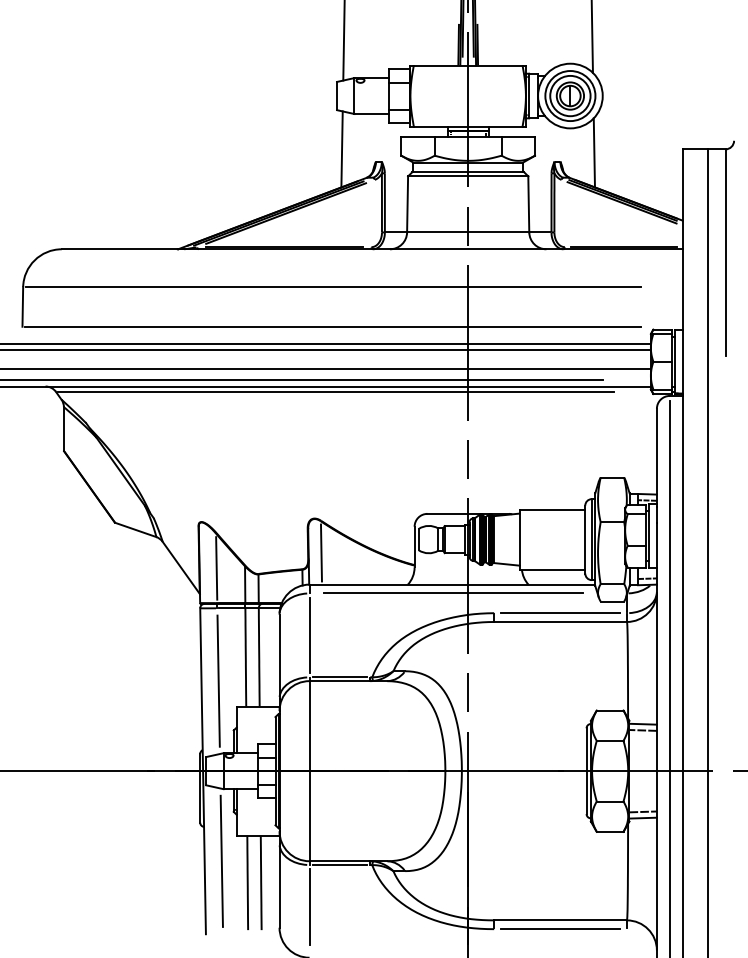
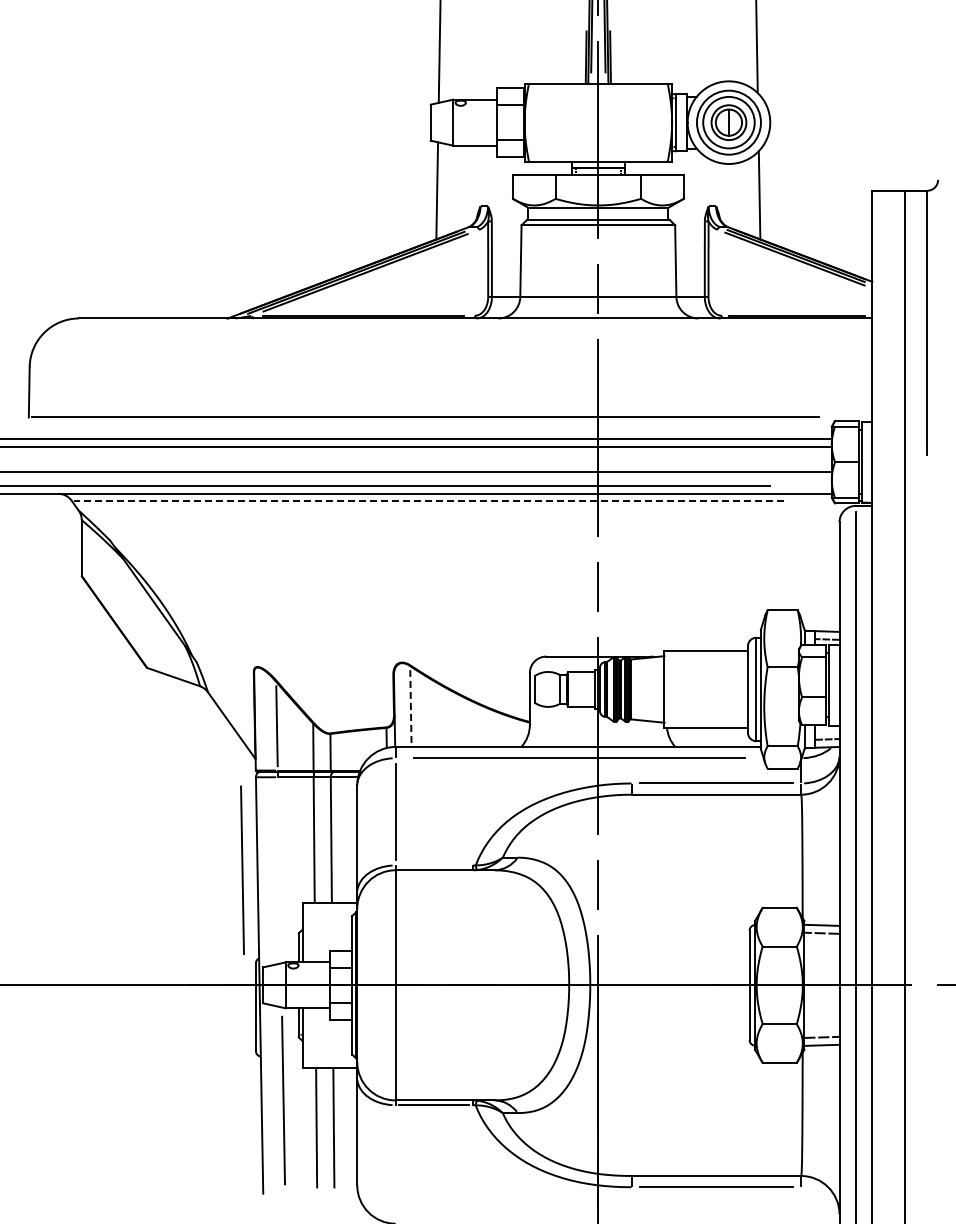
line: (332, 286) -> (425, 366), removed
line: (336, 391) -> (429, 500), solid -> dashed
line: (321, 552) -> (410, 706), solid -> dashed
line: (339, 677) -> (434, 865), removed
line: (218, 680) -> (242, 869), moved
line: (309, 906) -> (395, 1158), removed

